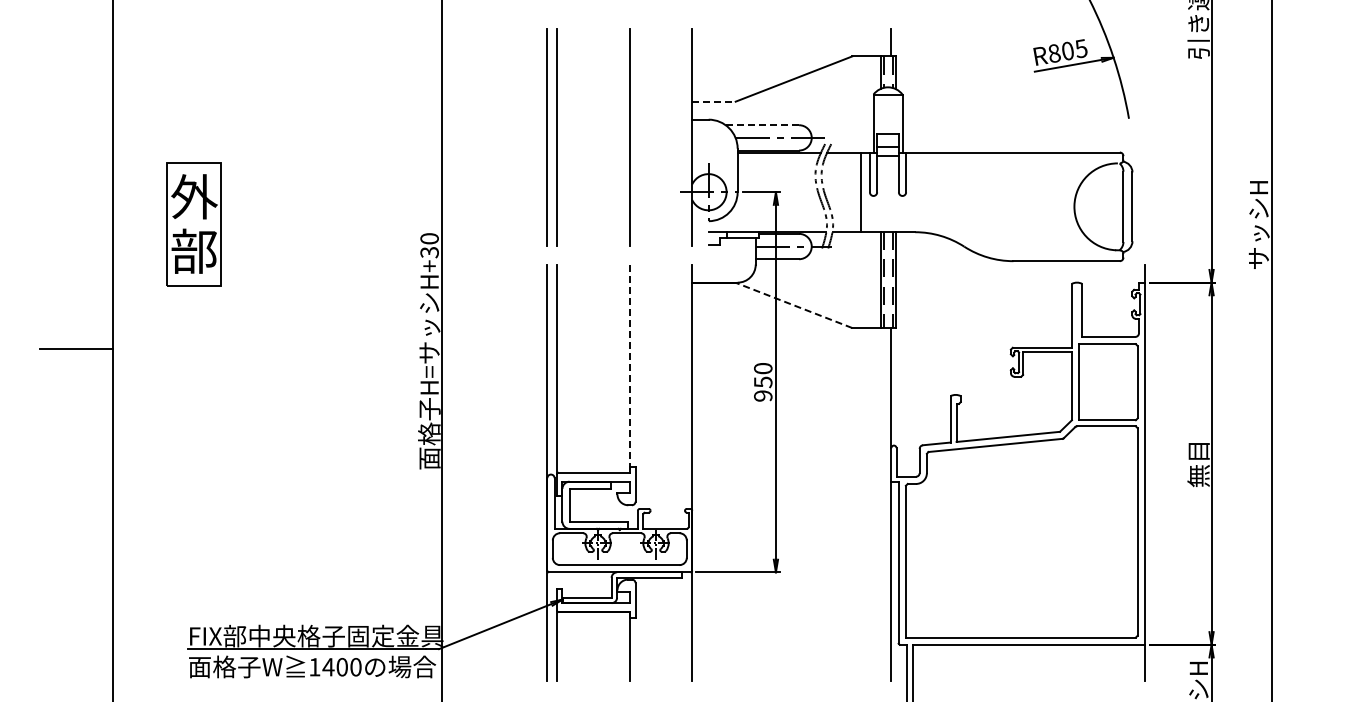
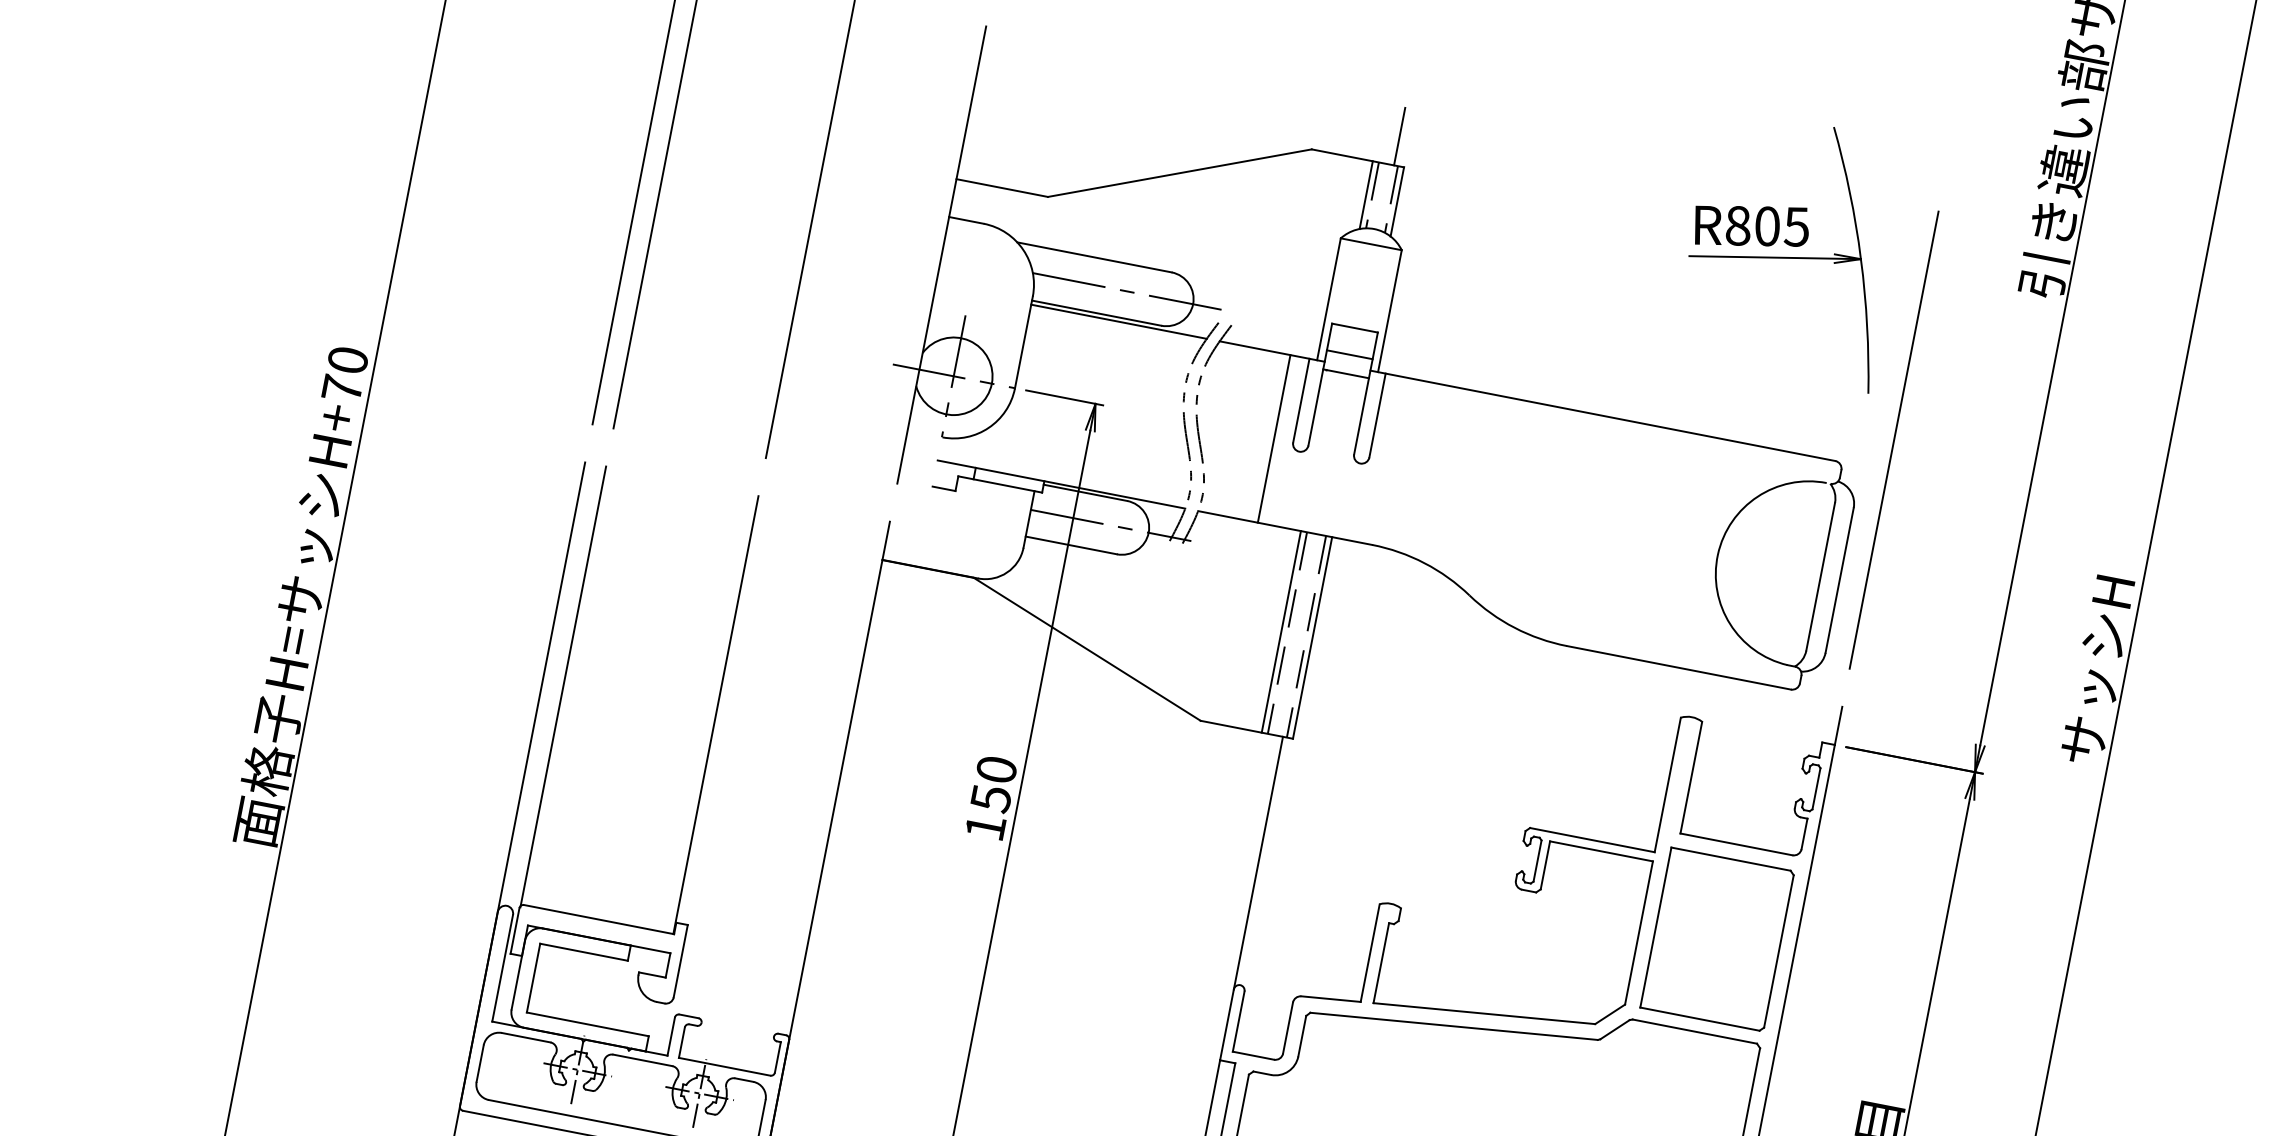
line: (713, 101) -> (1001, 187), dashed -> solid
line: (762, 125) -> (1094, 257), dashed -> solid
line: (1144, 137) -> (1893, 439), added
text: (429, 252) -> (342, 388), H+30 -> H+70
line: (794, 305) -> (1088, 649), dashed -> solid
line: (629, 369) -> (714, 716), dashed -> solid
text: (763, 395) -> (986, 826), 950 -> 150

